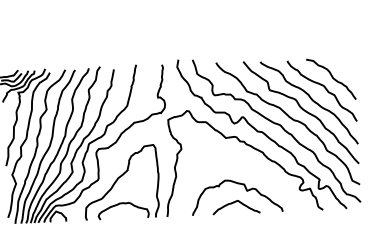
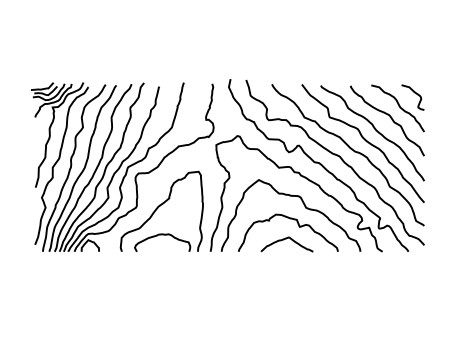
curve: (345, 65) -> (414, 93), added
curve: (249, 171) -> (303, 205), added

